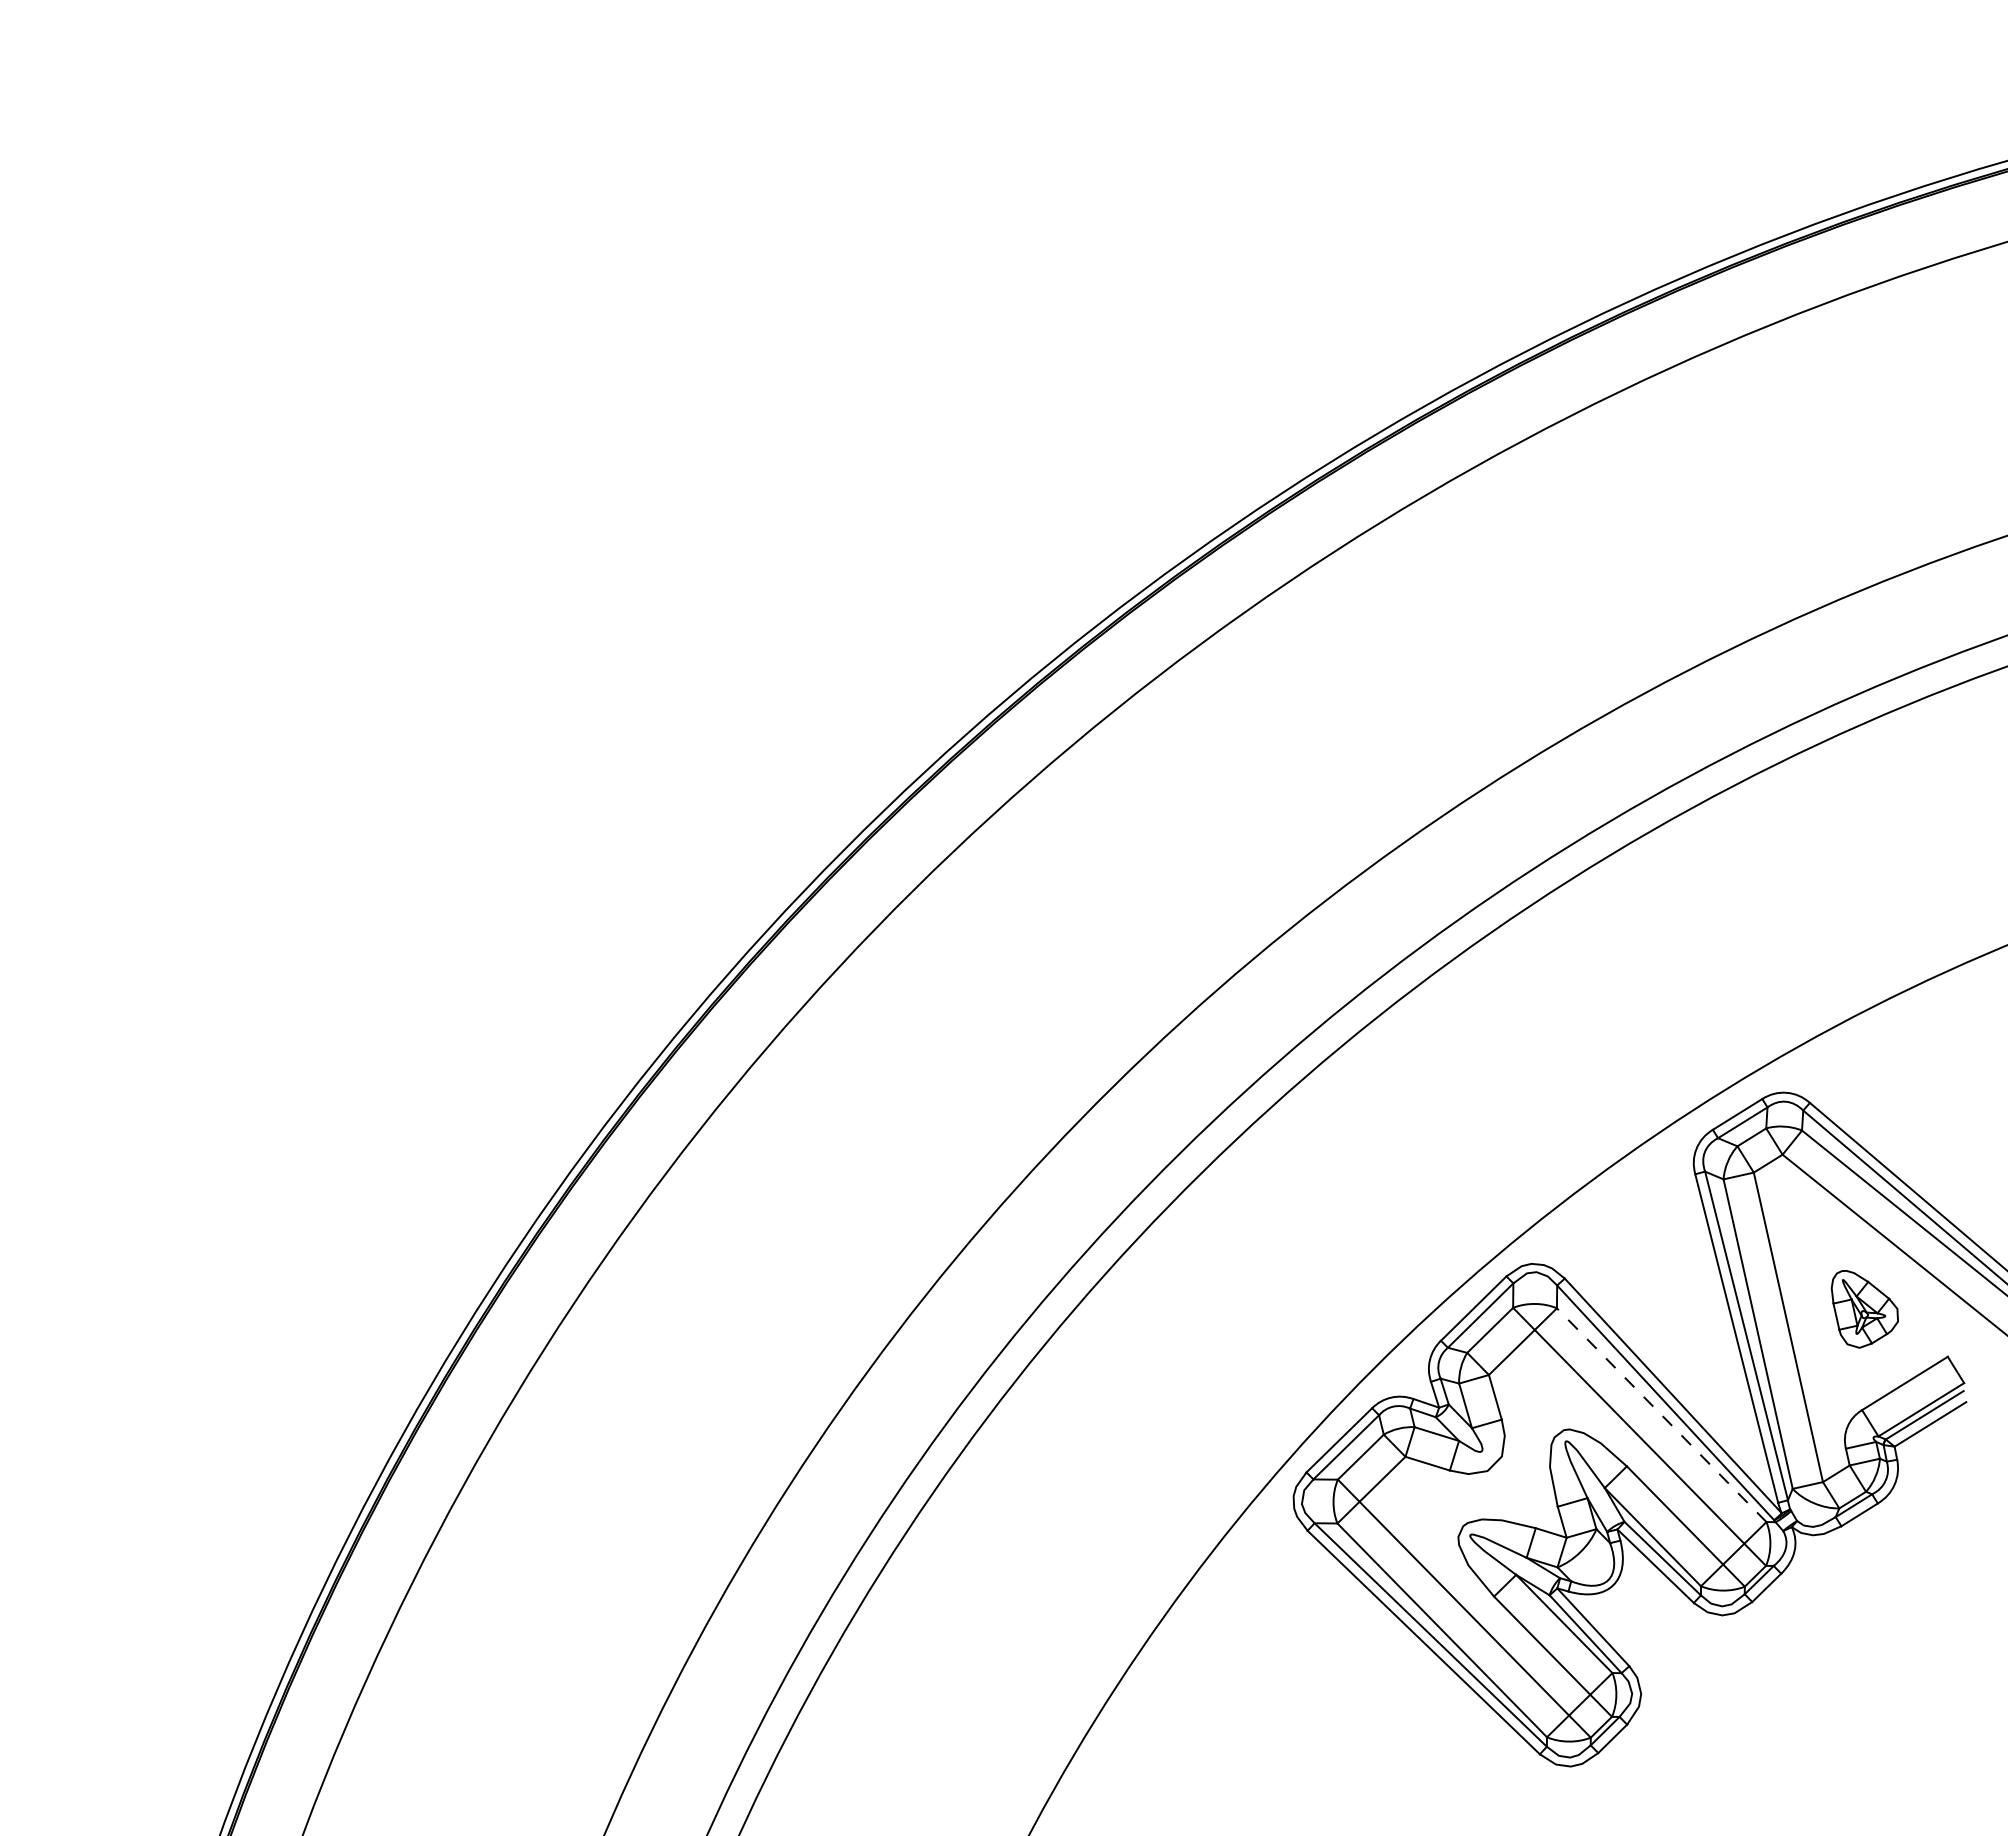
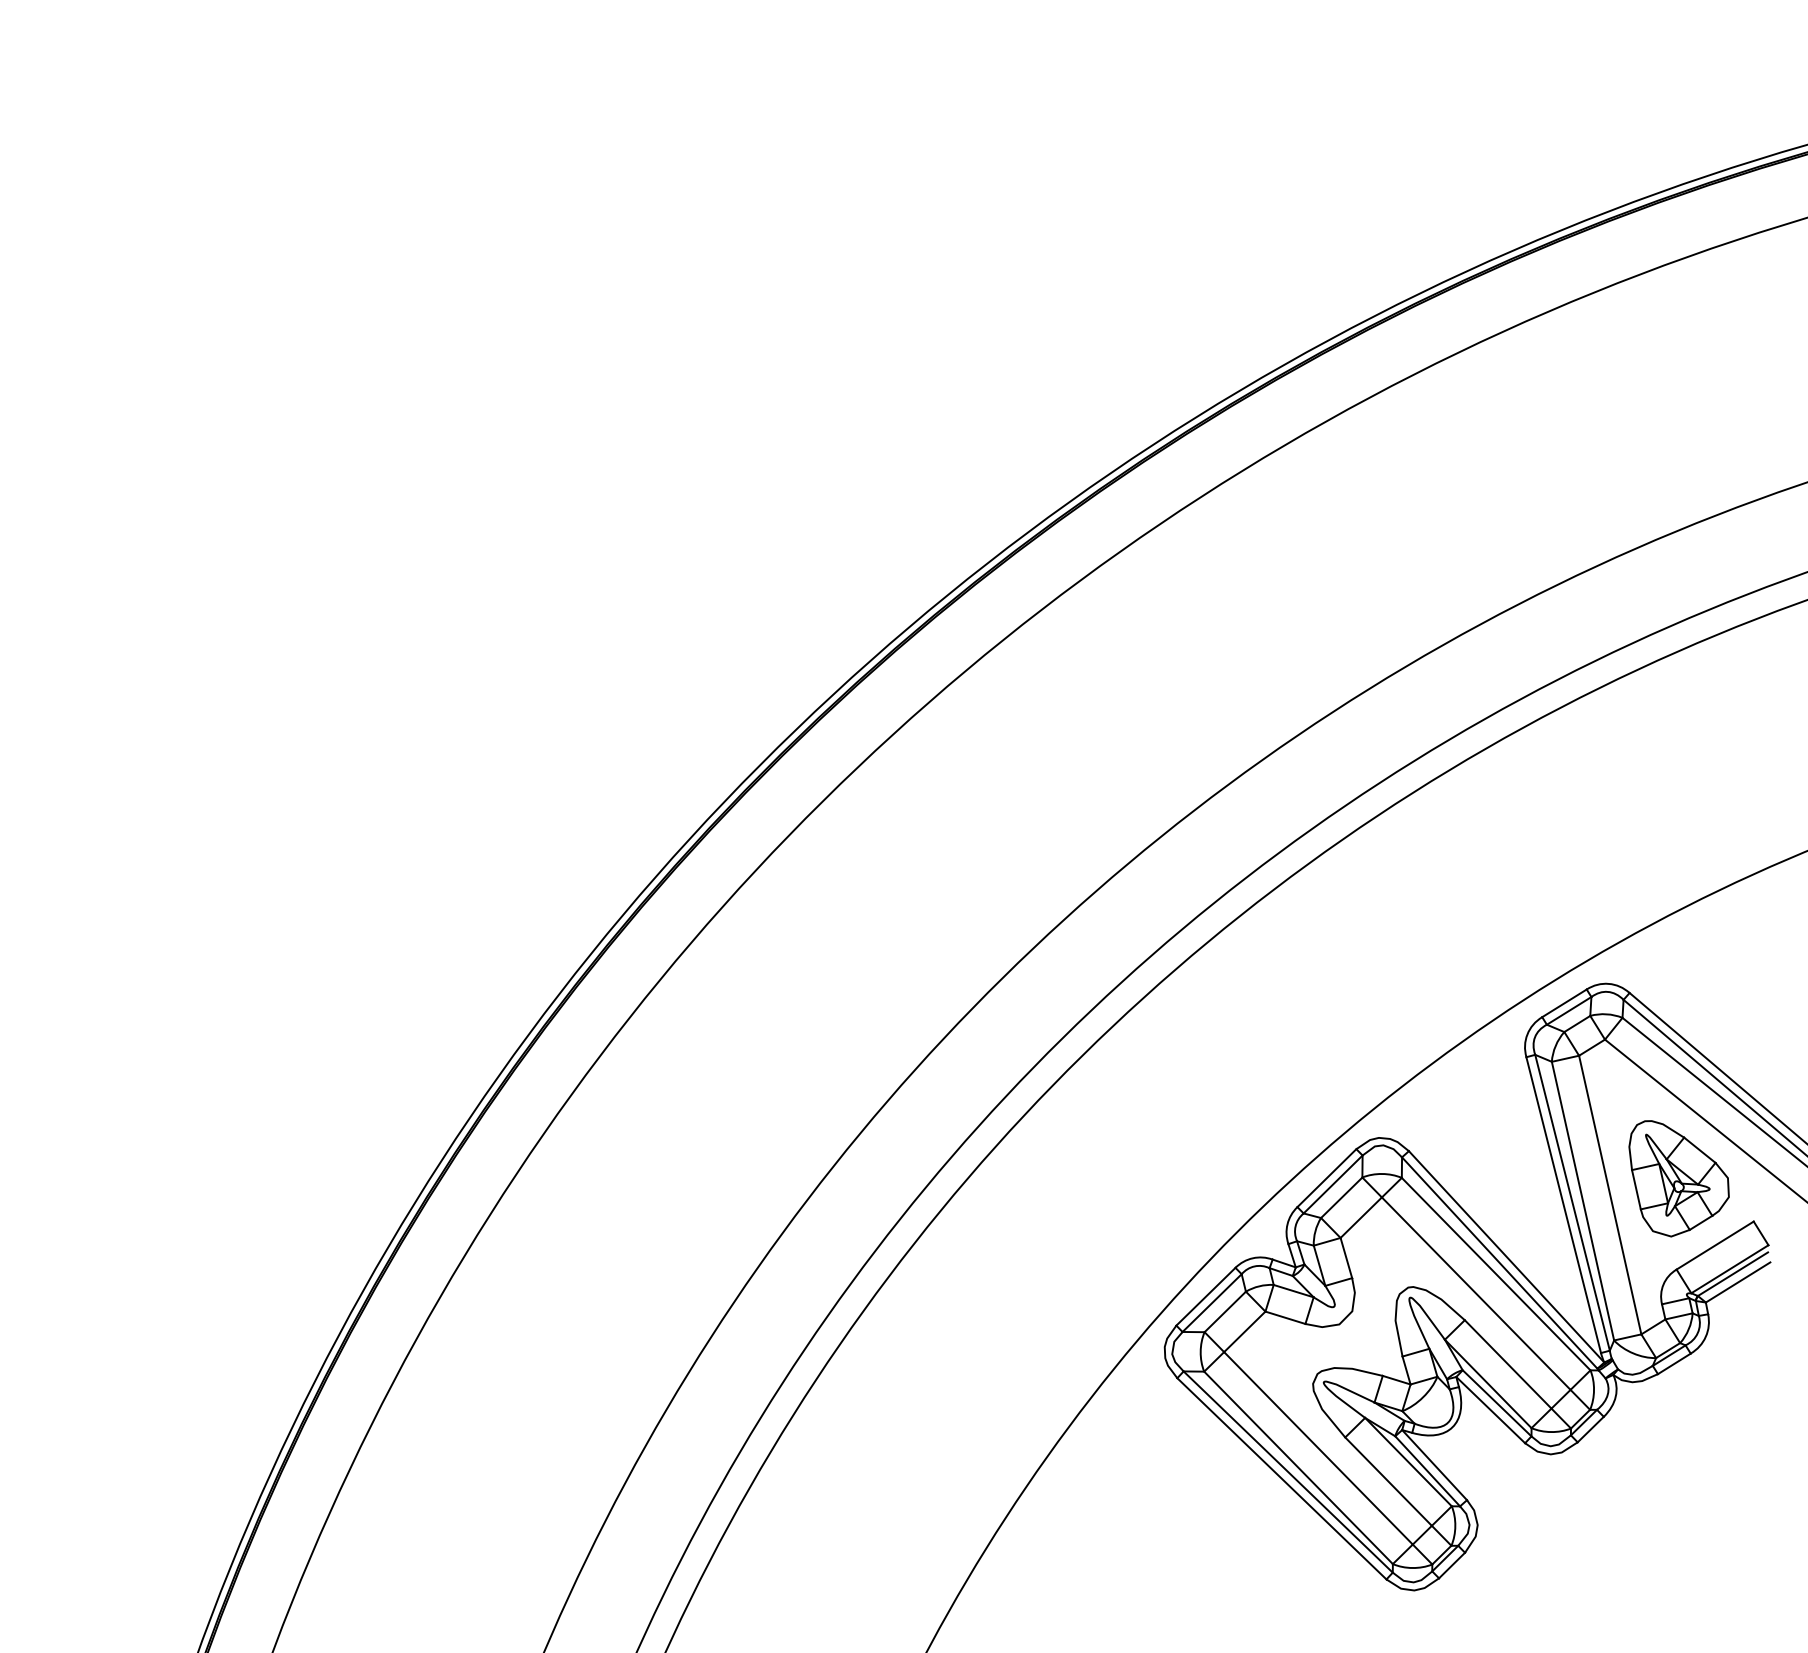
part: (1864, 1308) -> (1678, 1178), size x1.67
line: (1662, 1415) -> (1496, 1274), dashed -> solid

